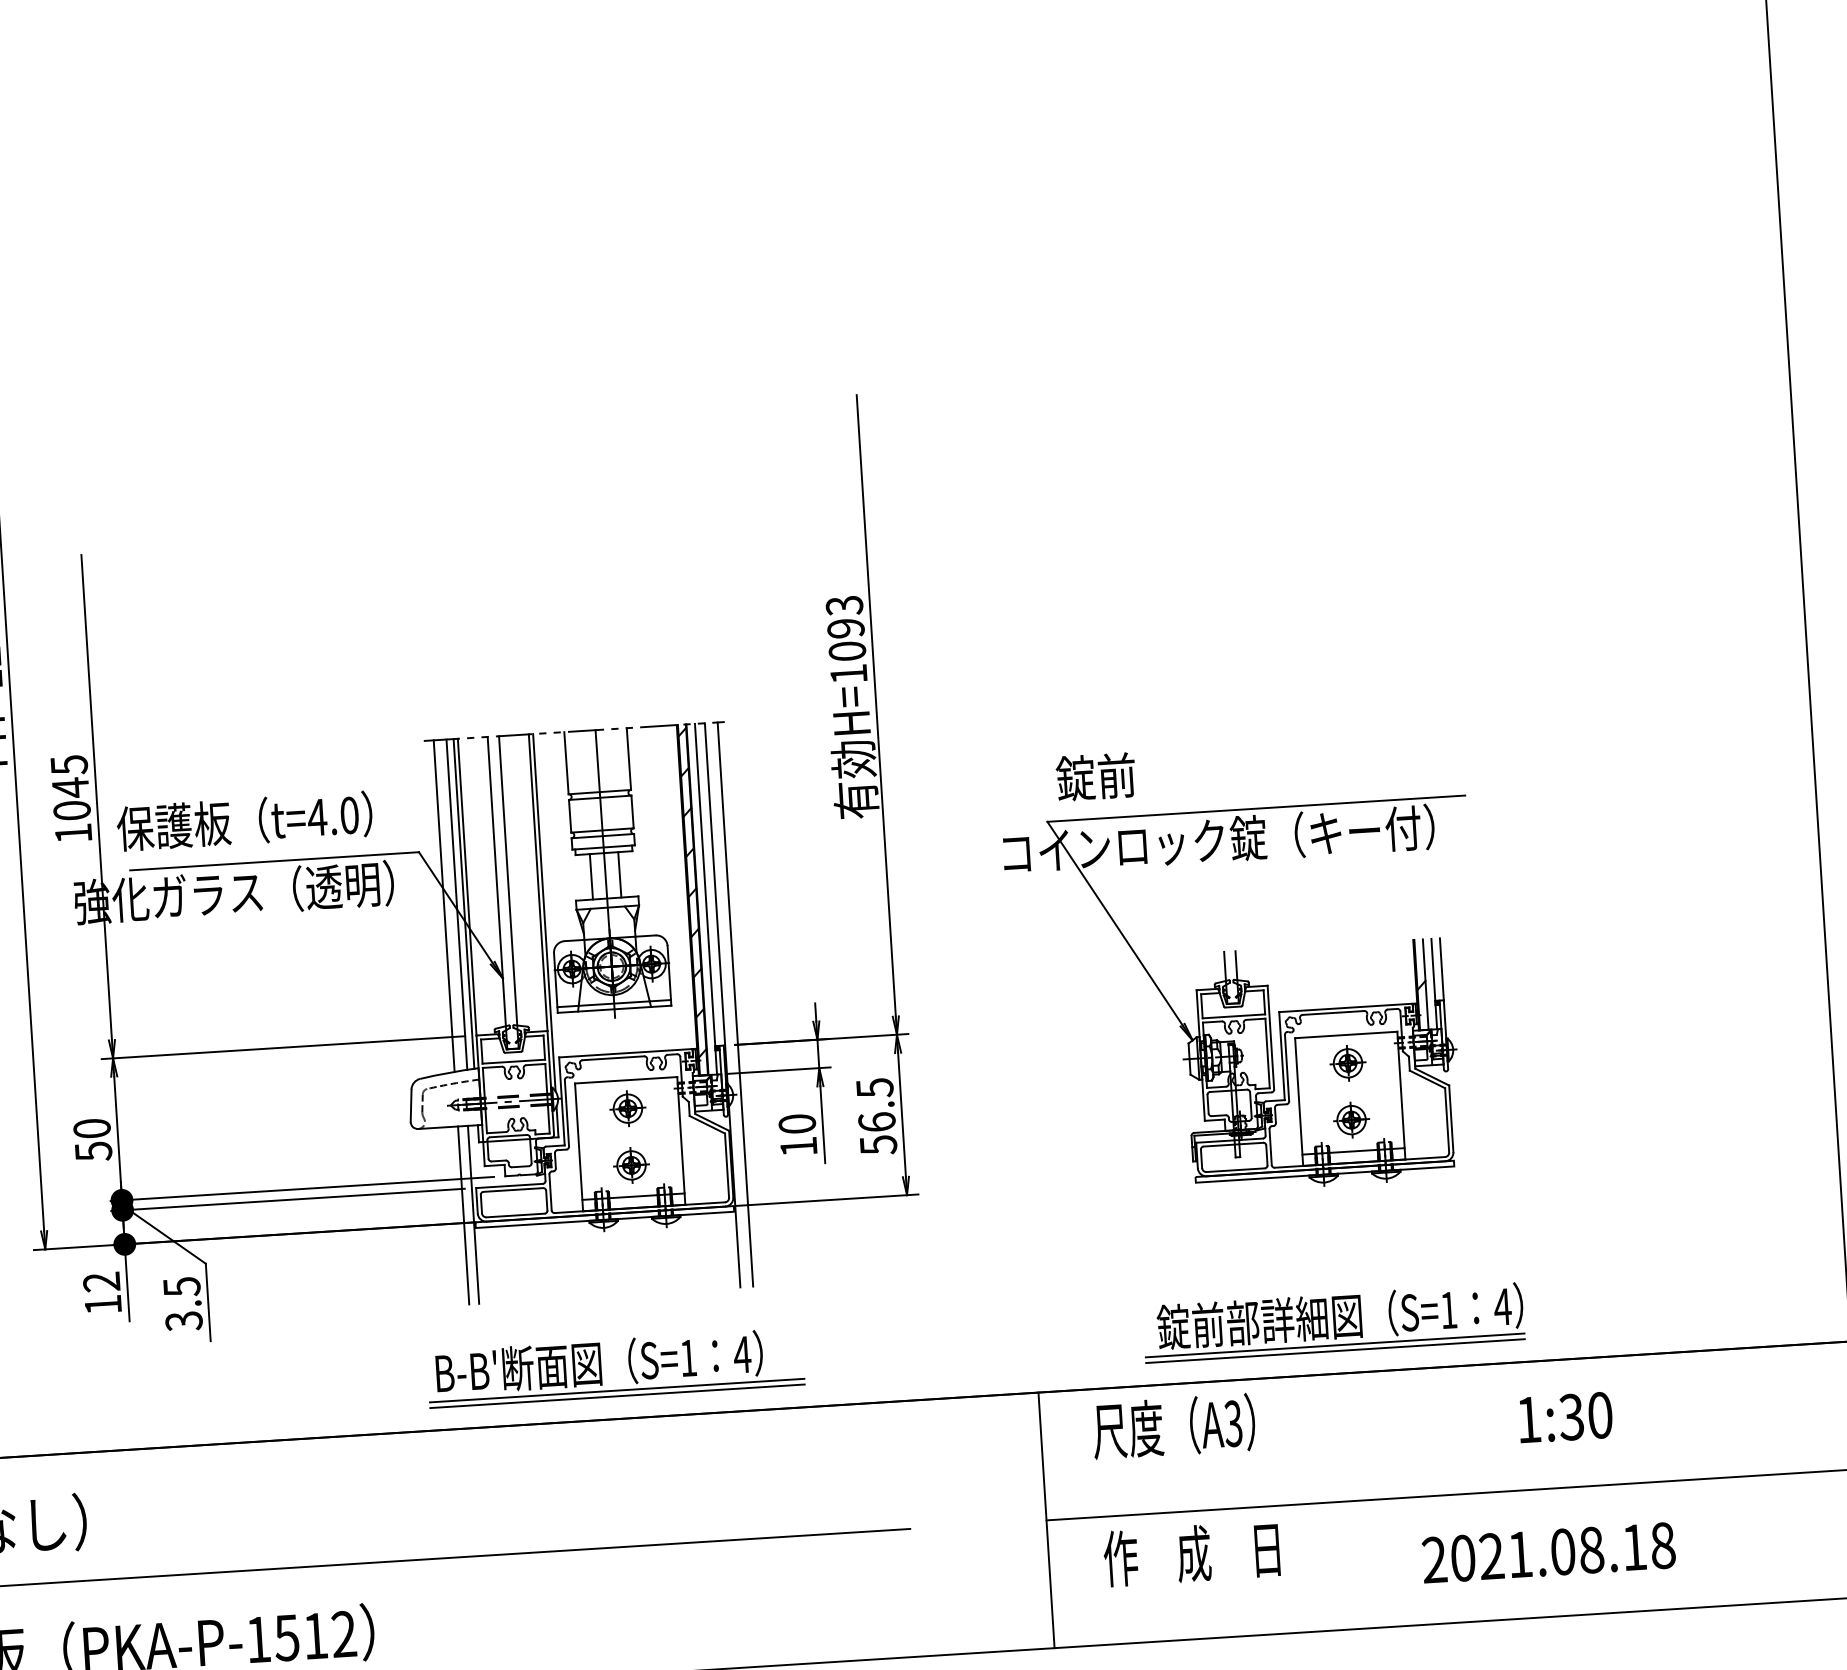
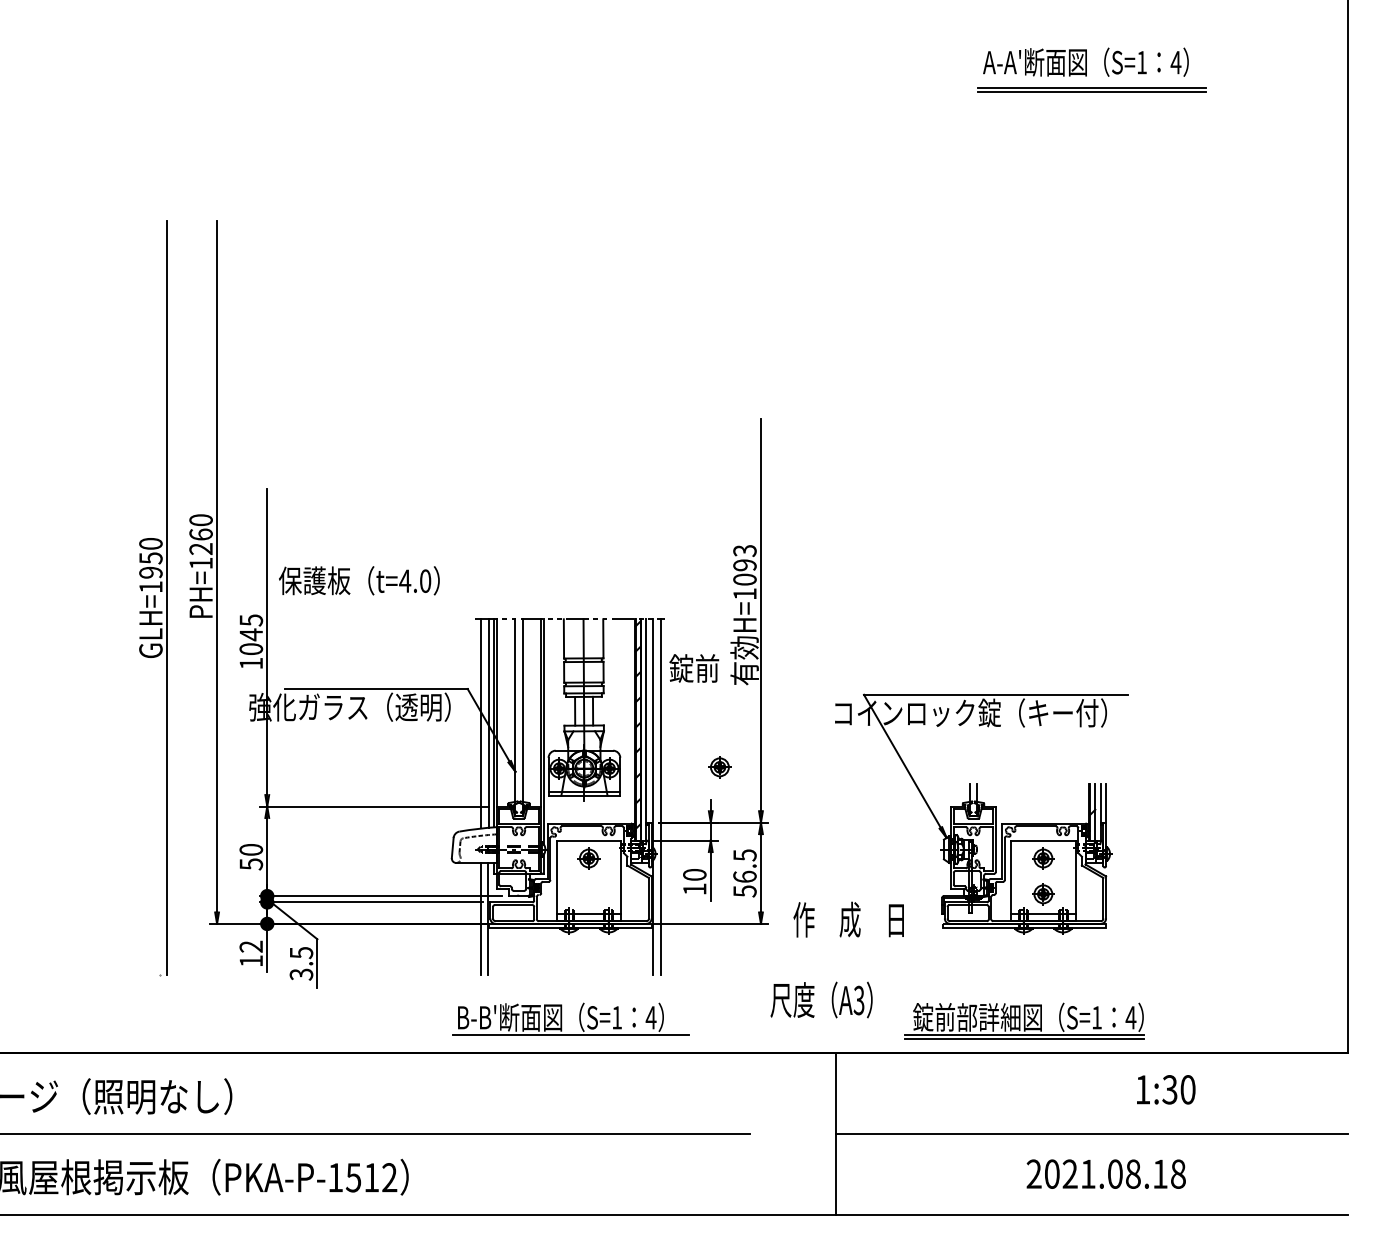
text: (1096, 776) -> (694, 668), moved
text: (244, 820) -> (359, 580), moved
part: (630, 1165) -> (719, 767), moved
line: (616, 1395) -> (570, 1038), removed
text: (1173, 1425) -> (821, 999), moved
text: (1547, 1551) -> (1105, 1173), moved
text: (1191, 1553) -> (848, 919), moved

